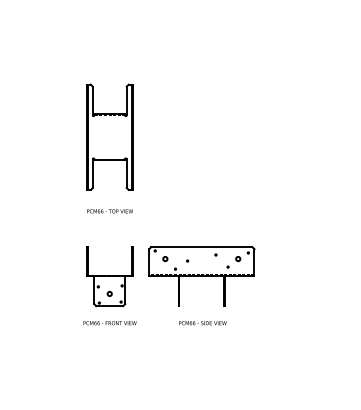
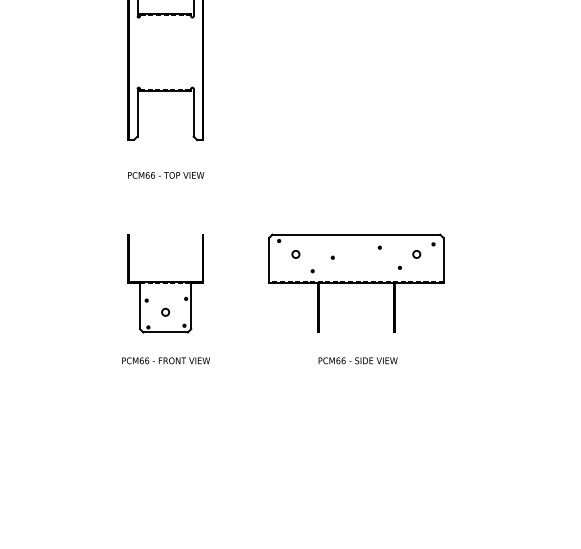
part: (201, 276) -> (355, 283), moved

